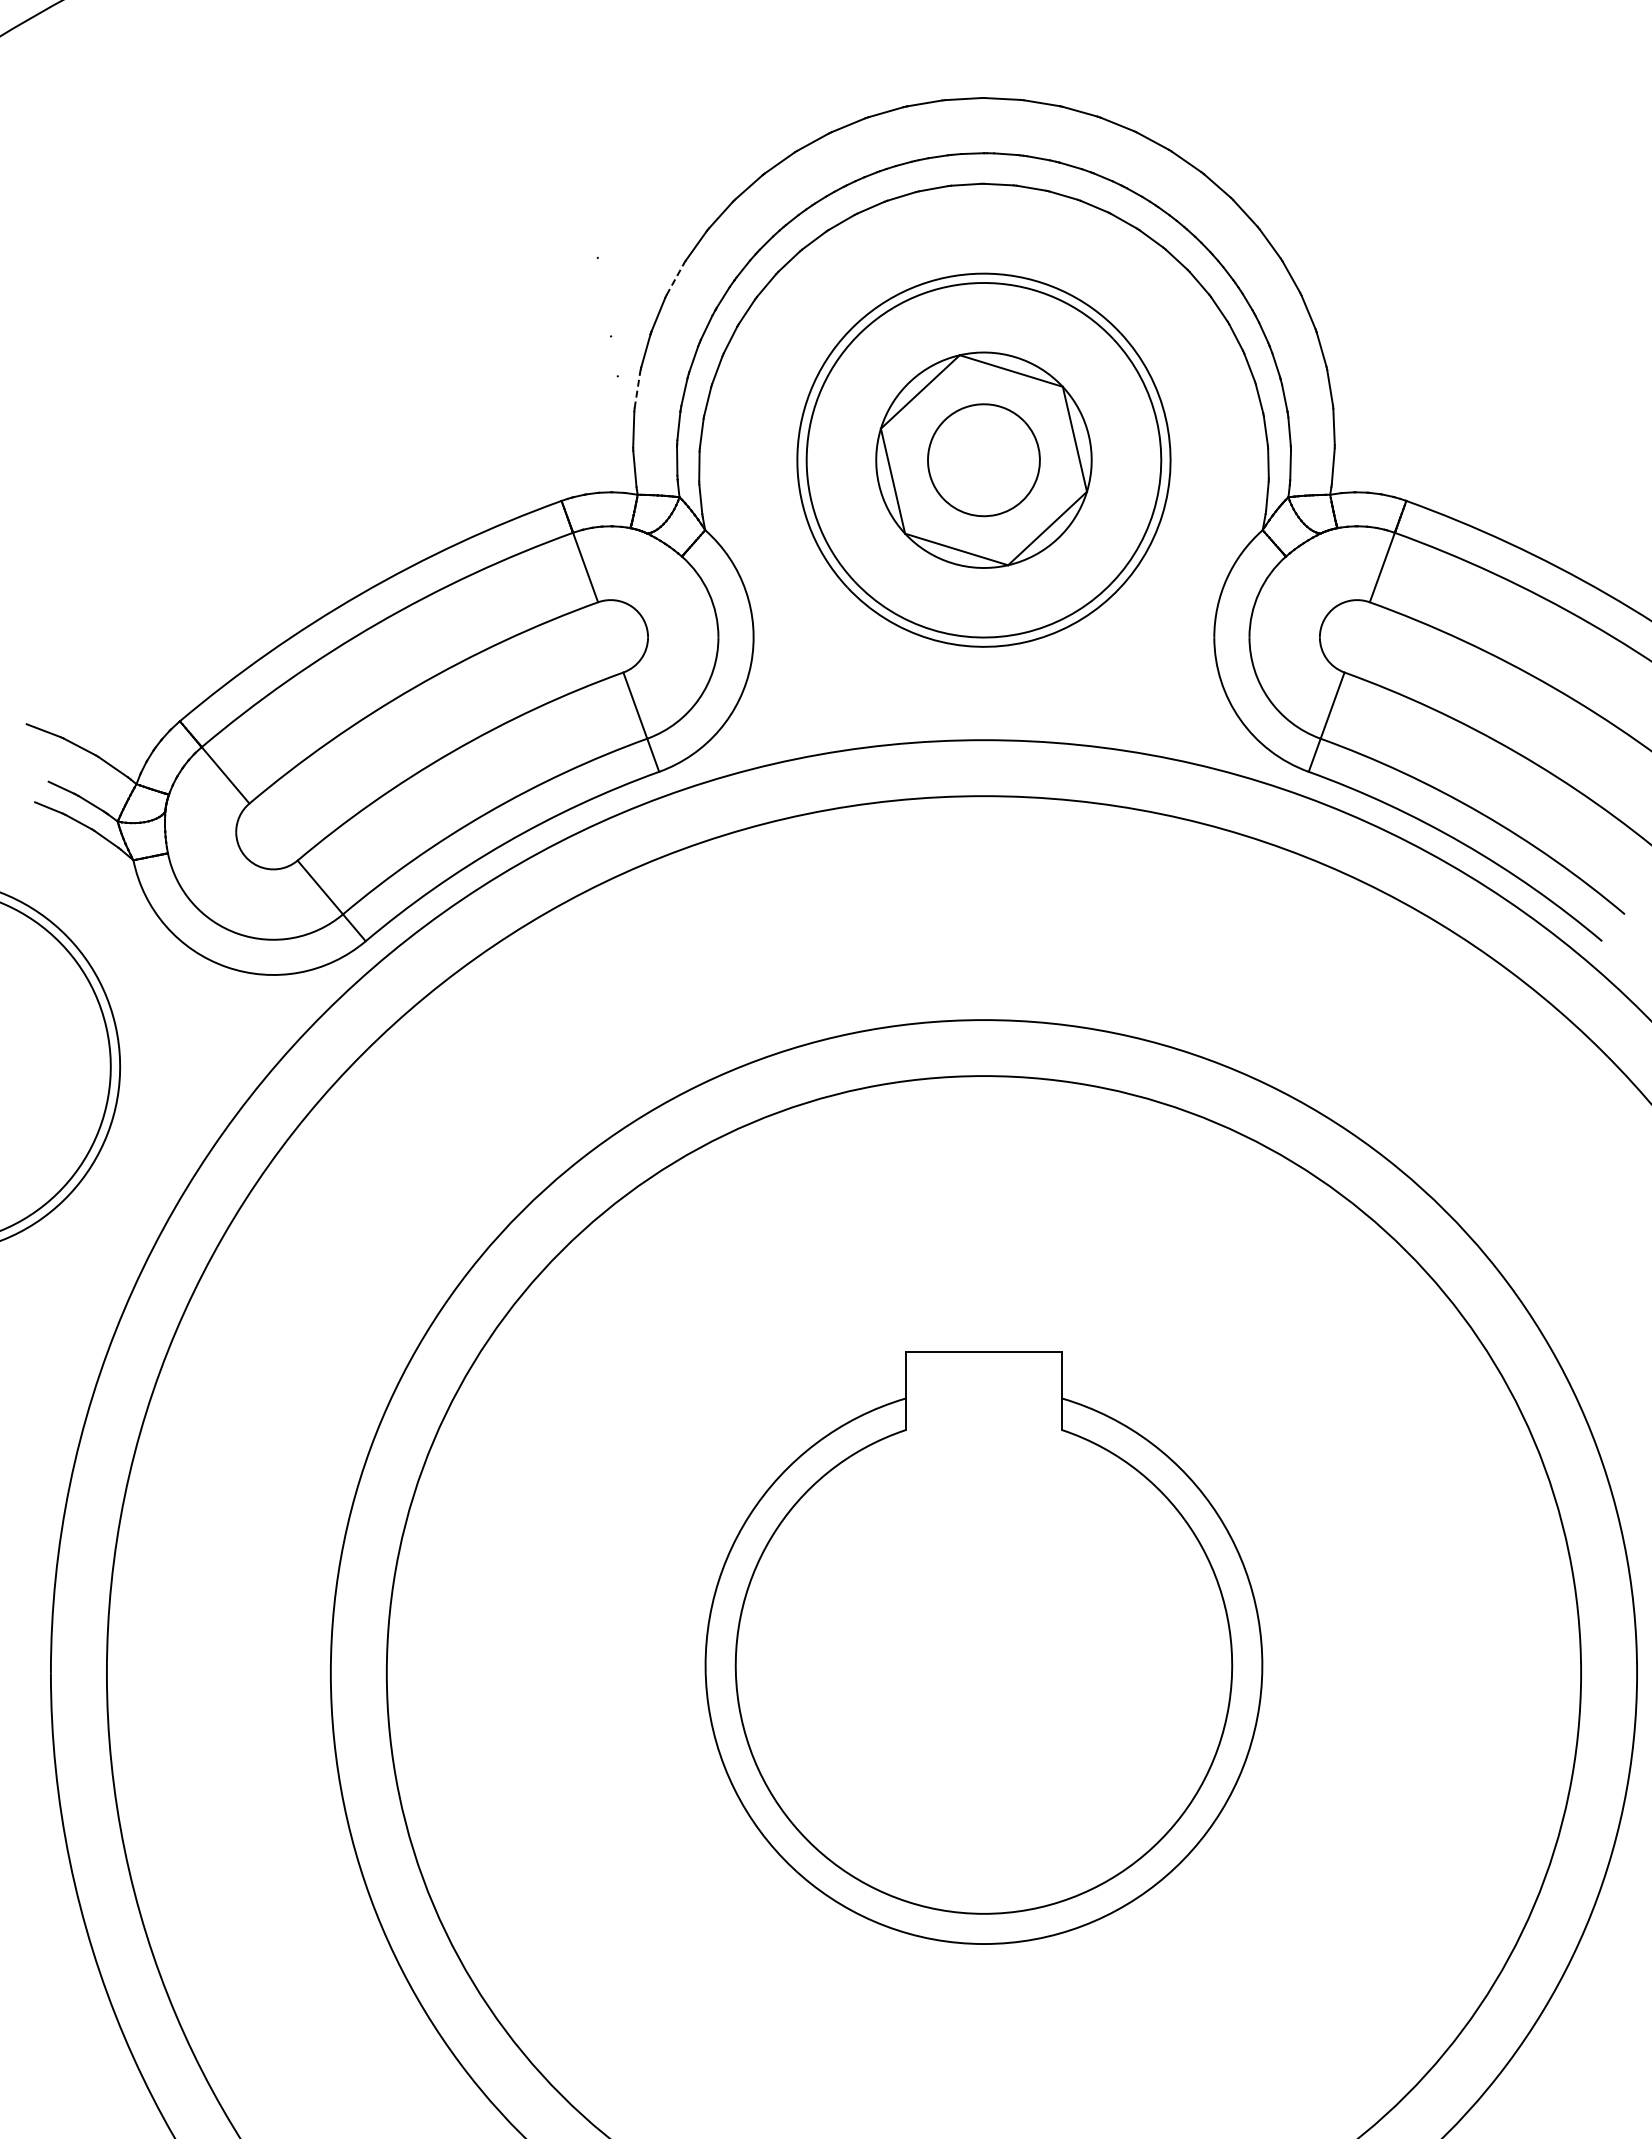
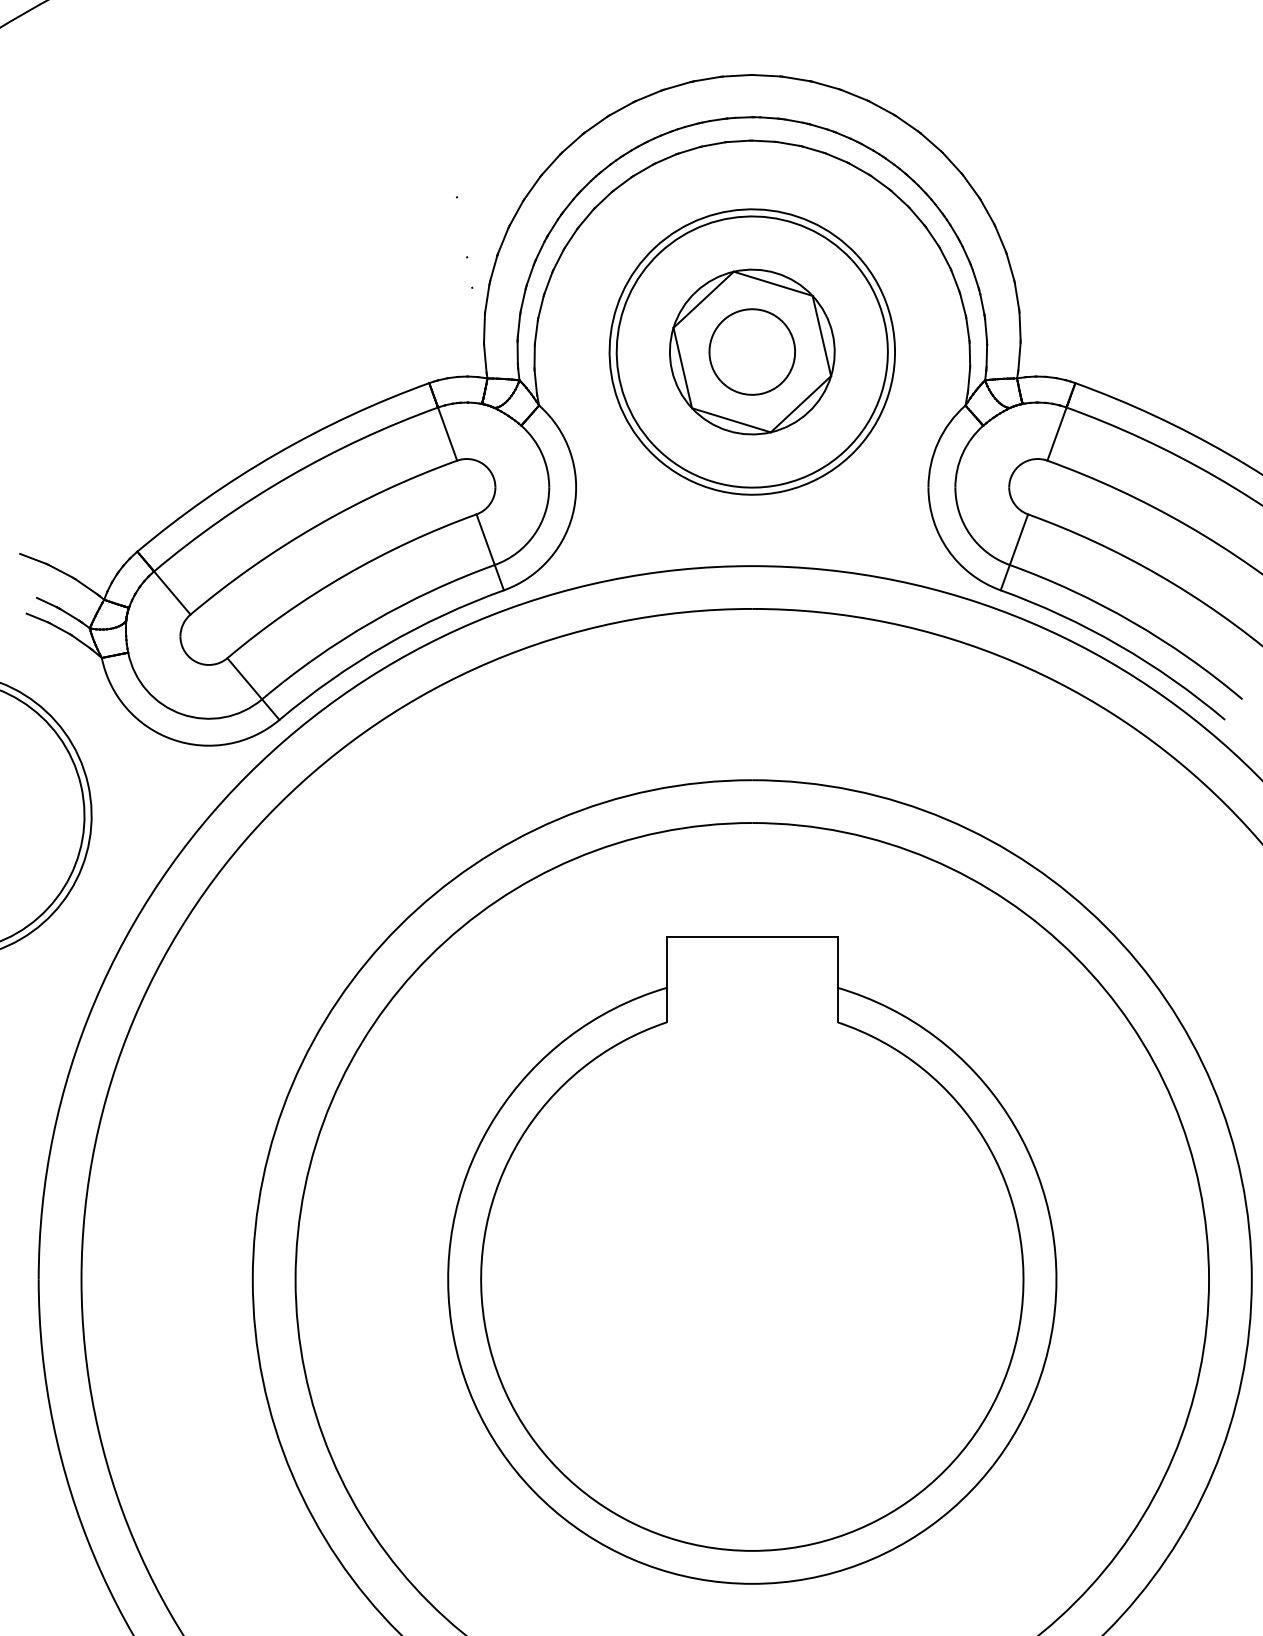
line: (675, 278) -> (516, 213), dashed -> solid
line: (637, 389) -> (487, 297), dashed -> solid
part: (983, 1647) -> (751, 1260), size x1.43

